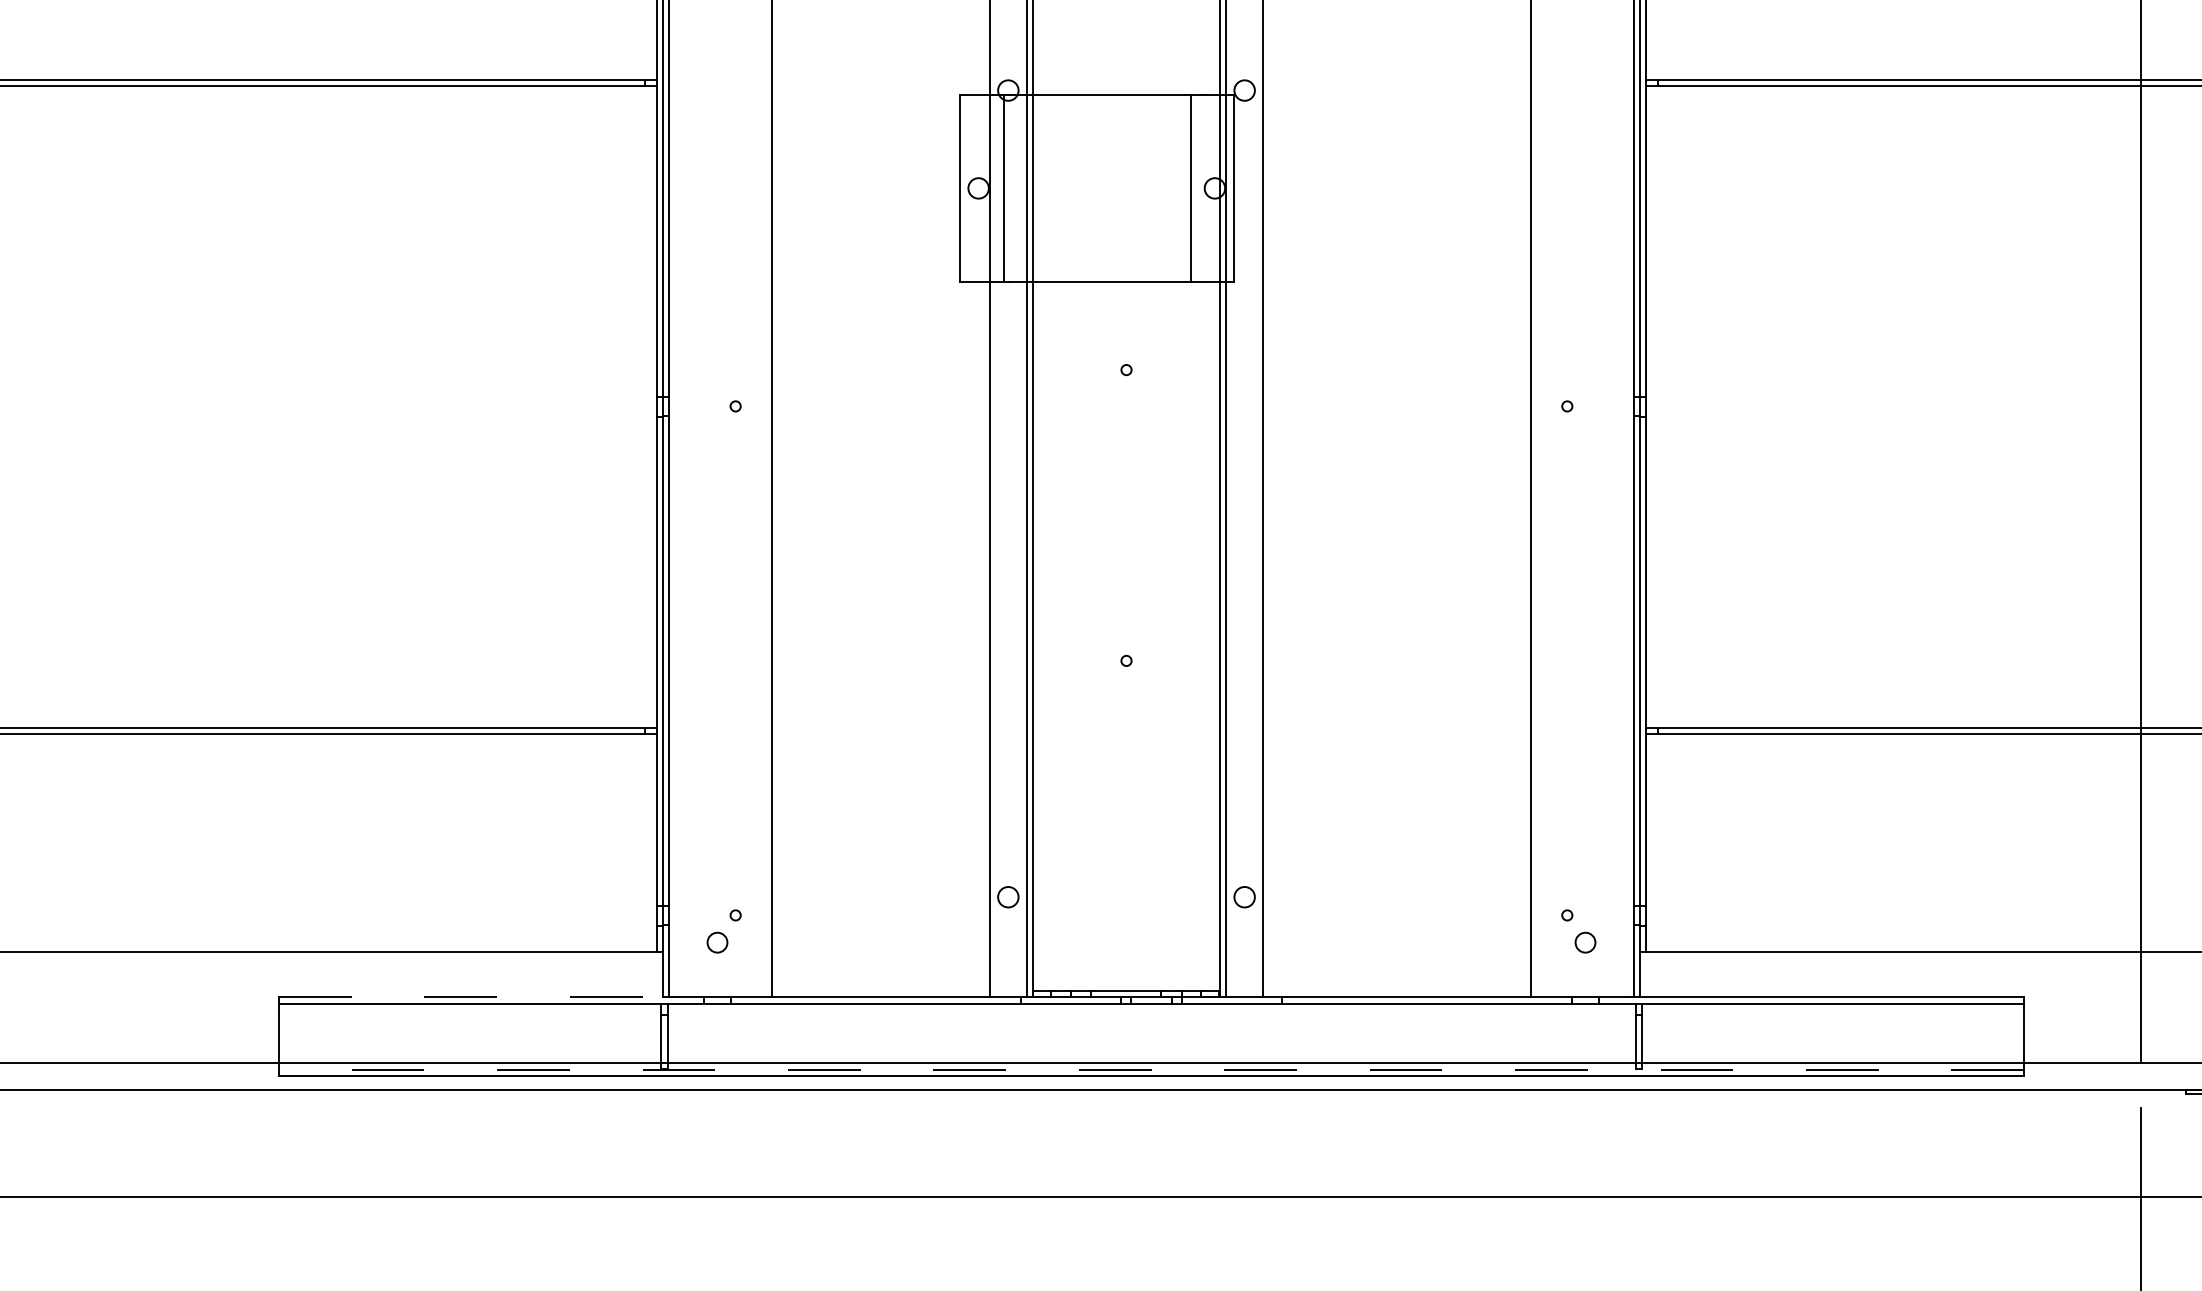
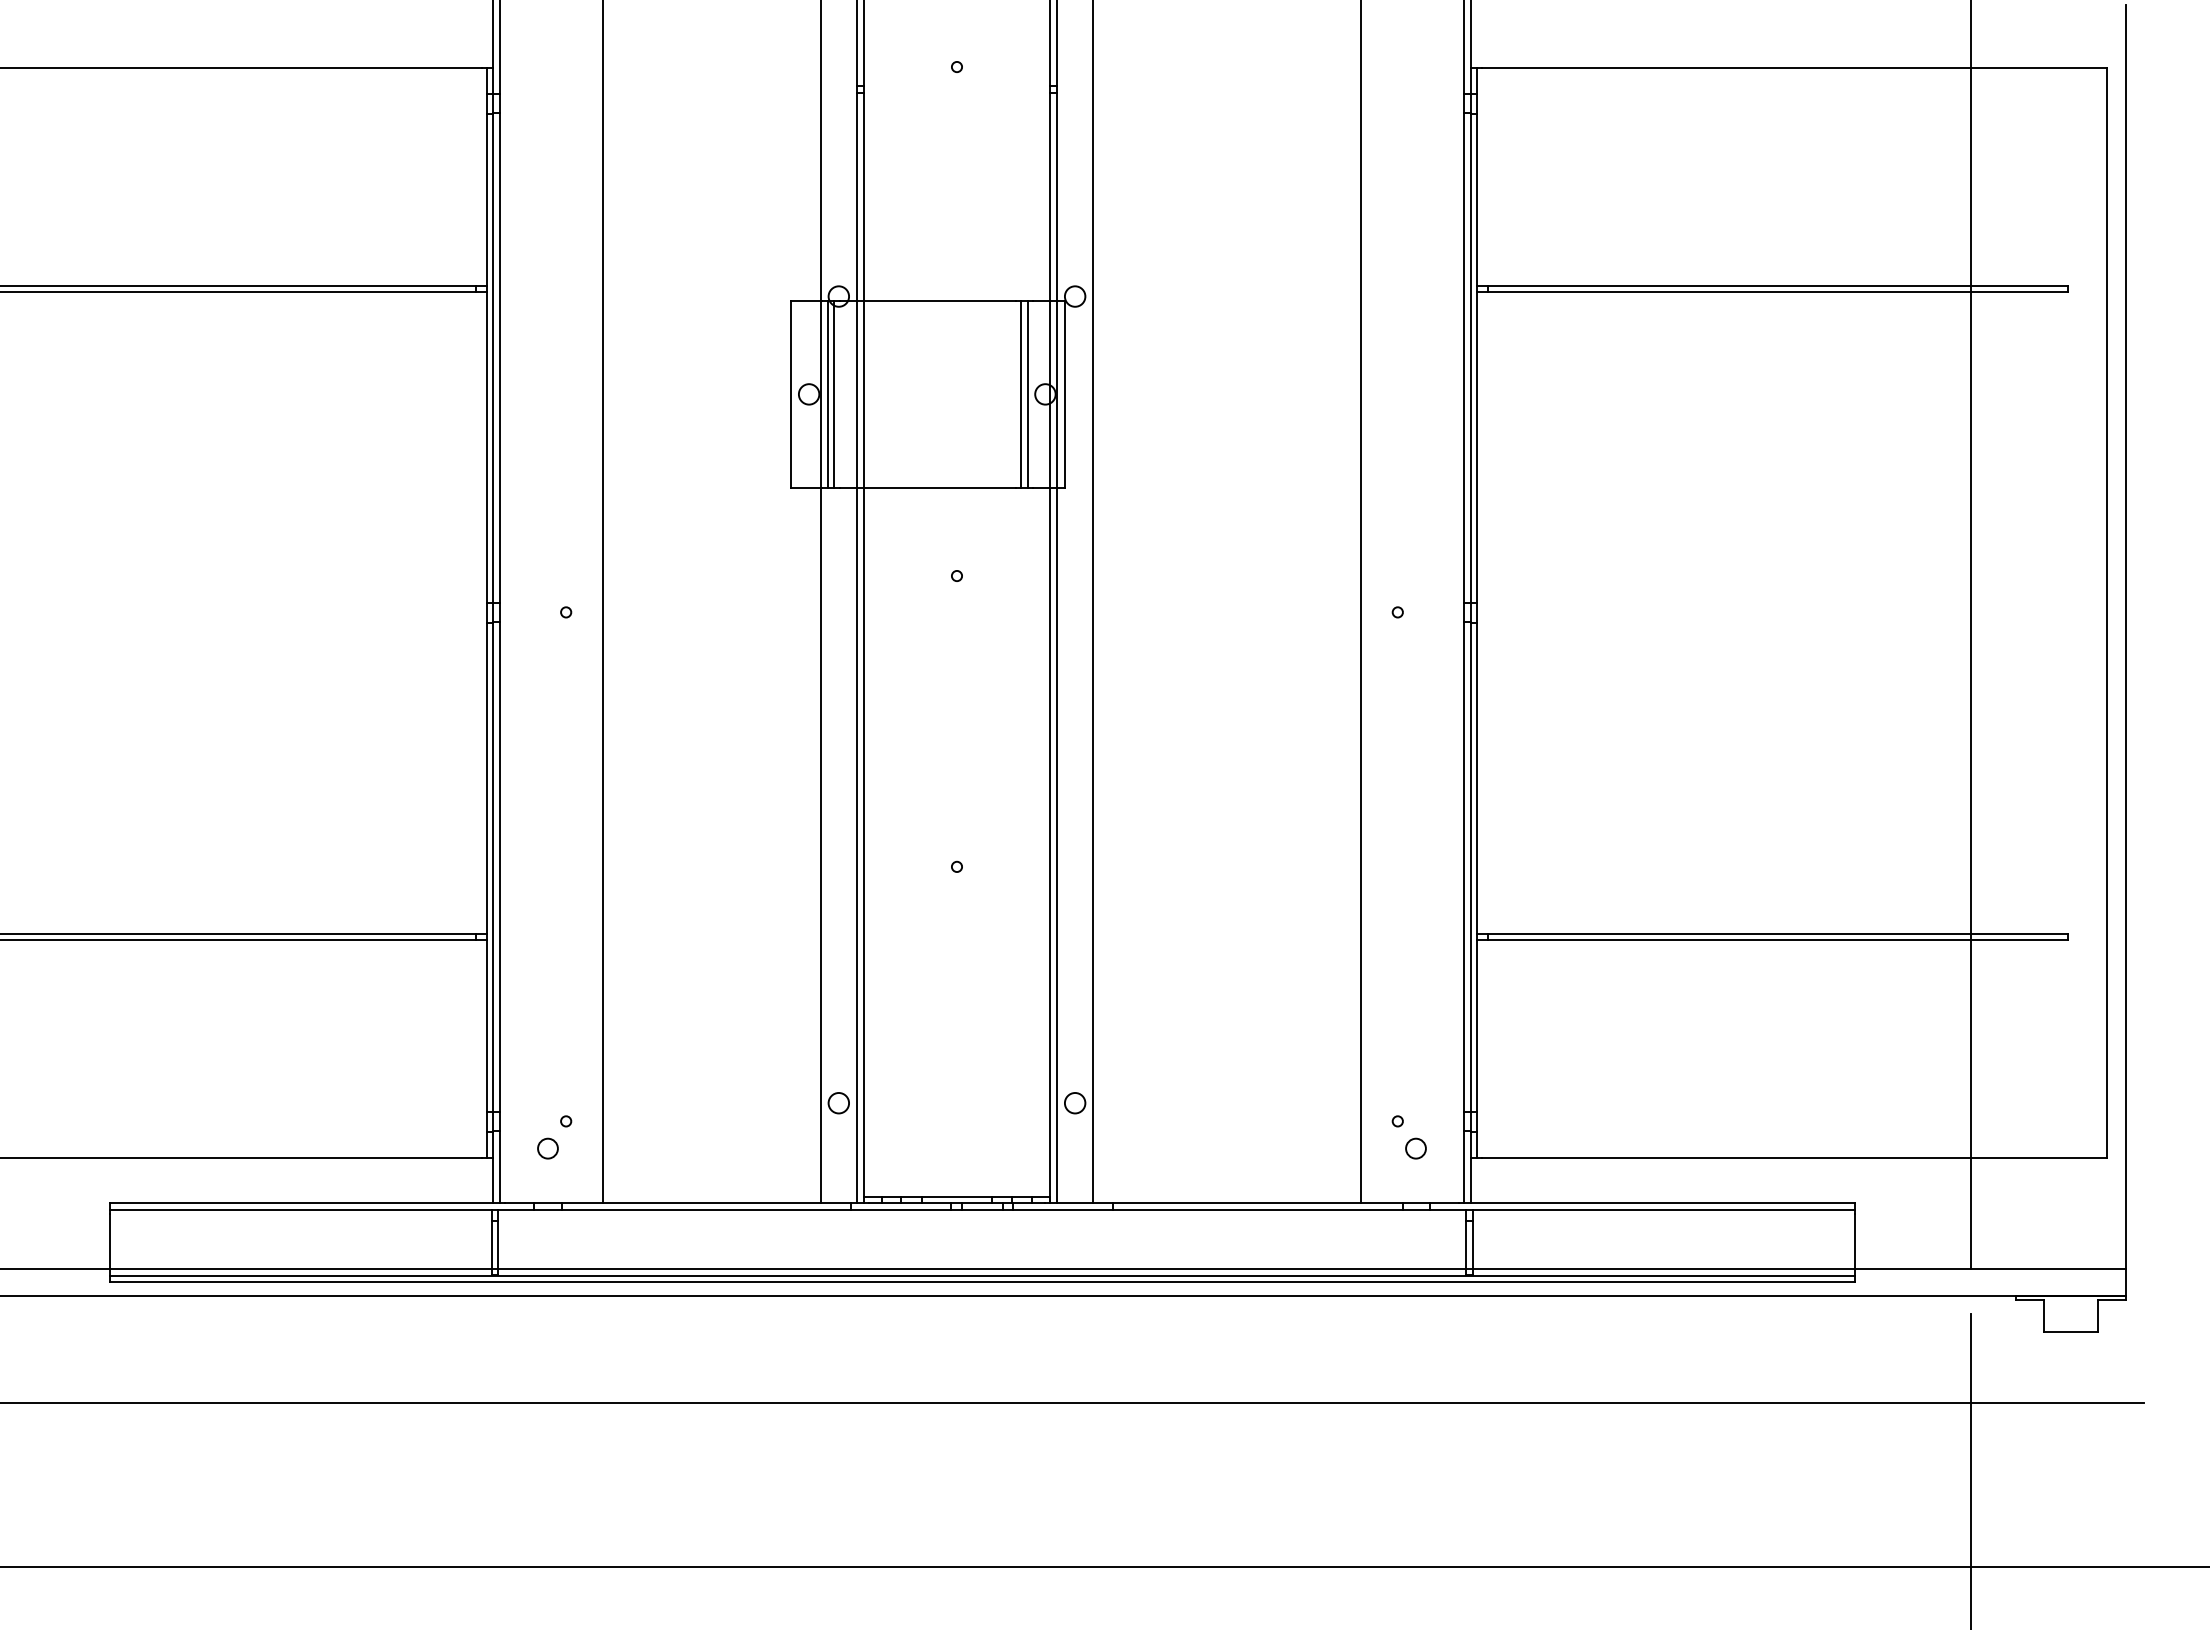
line: (997, 188) -> (827, 394), added
line: (1197, 188) -> (1027, 394), added
line: (471, 997) -> (301, 1203), dashed -> solid
line: (1152, 1069) -> (982, 1275), dashed -> solid

